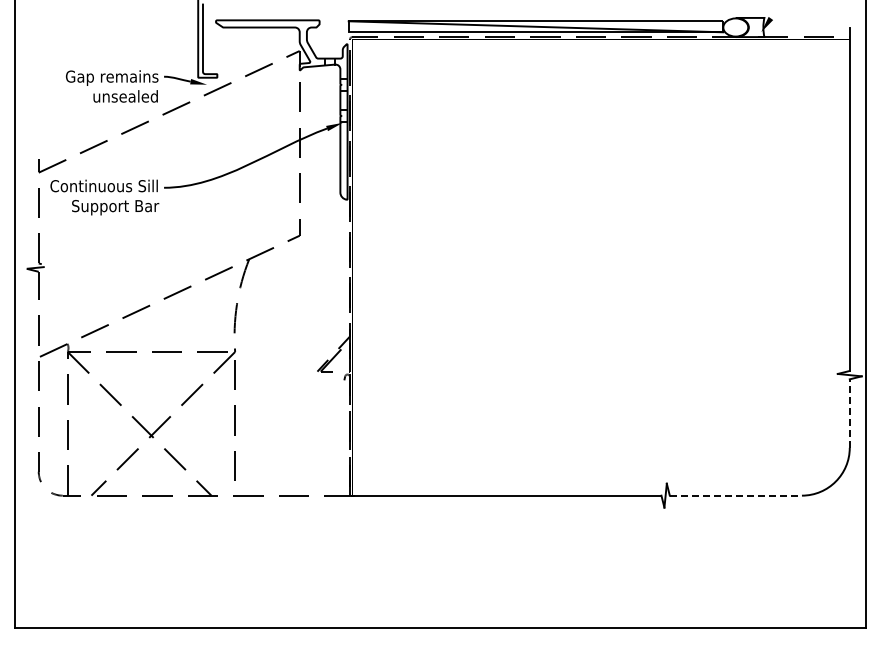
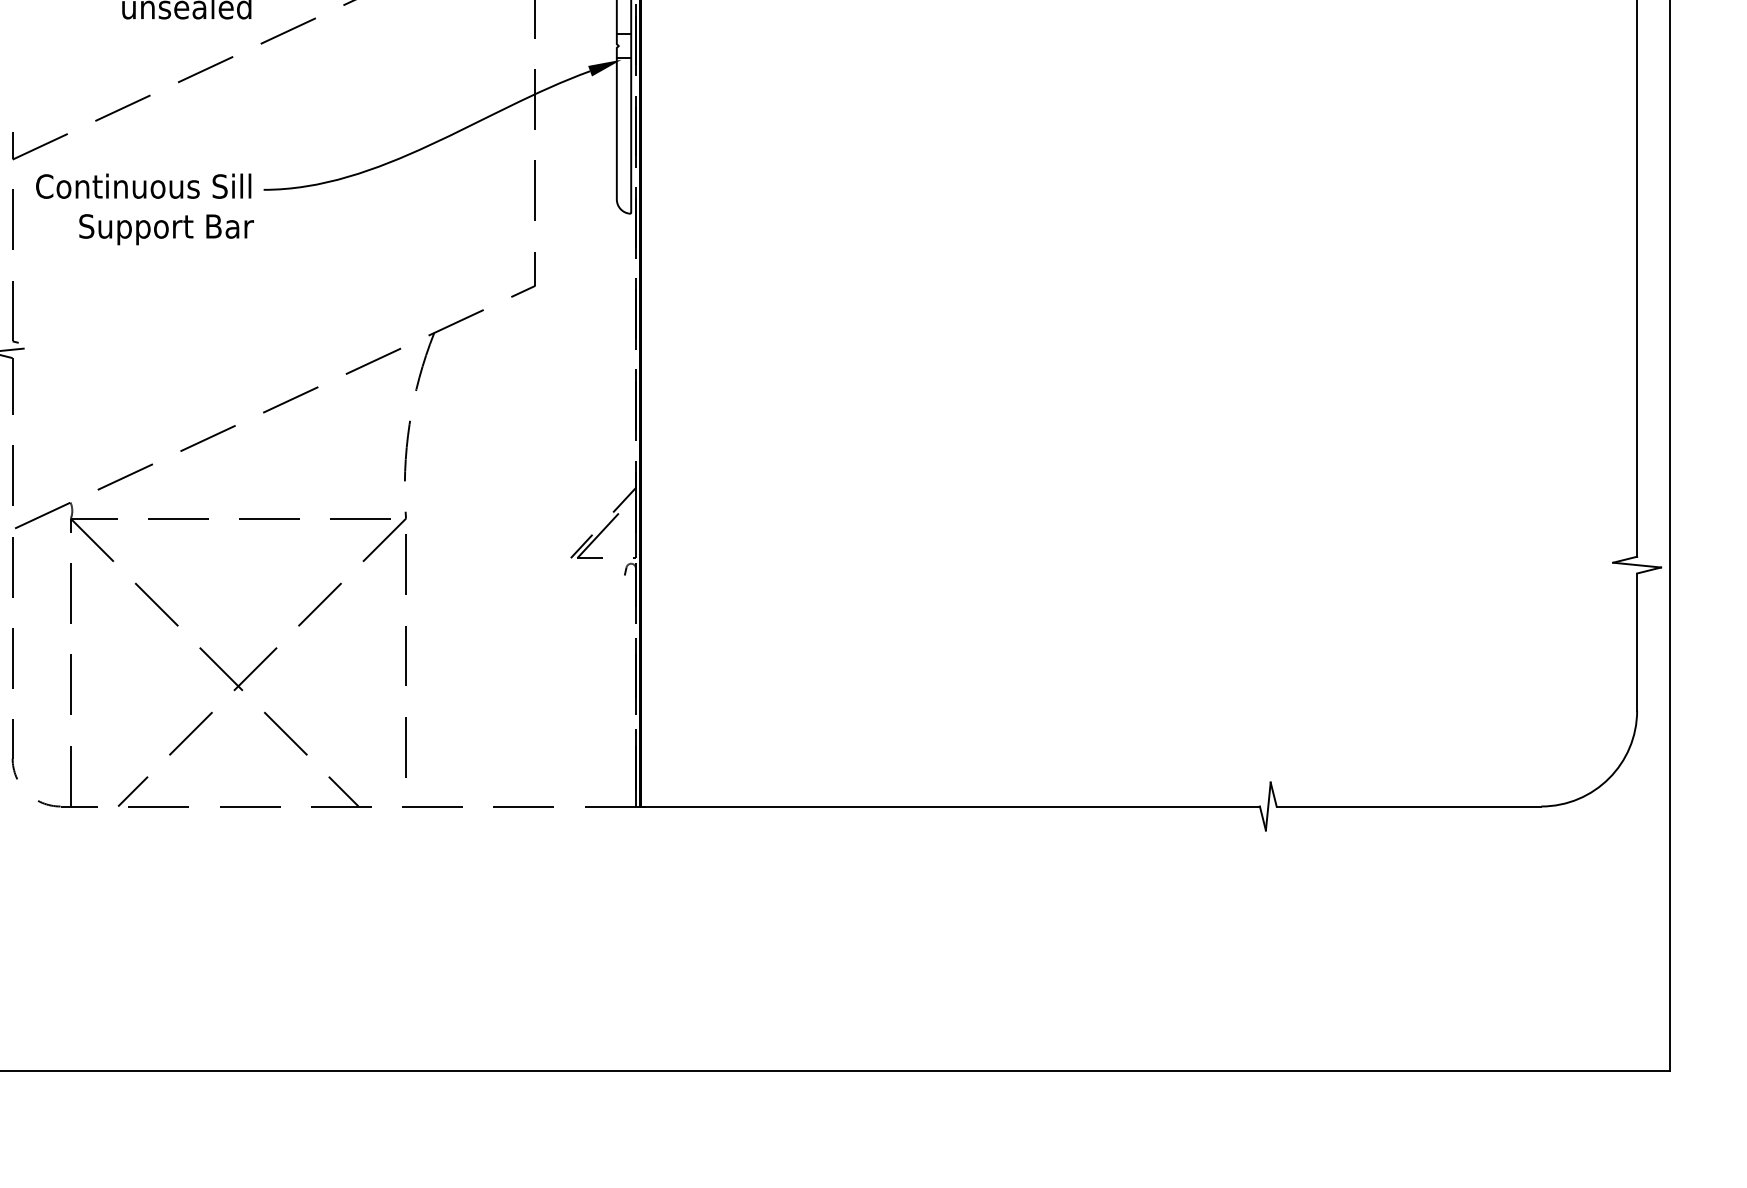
line: (849, 413) -> (1636, 641), dashed -> solid
line: (736, 495) -> (1410, 806), dashed -> solid

